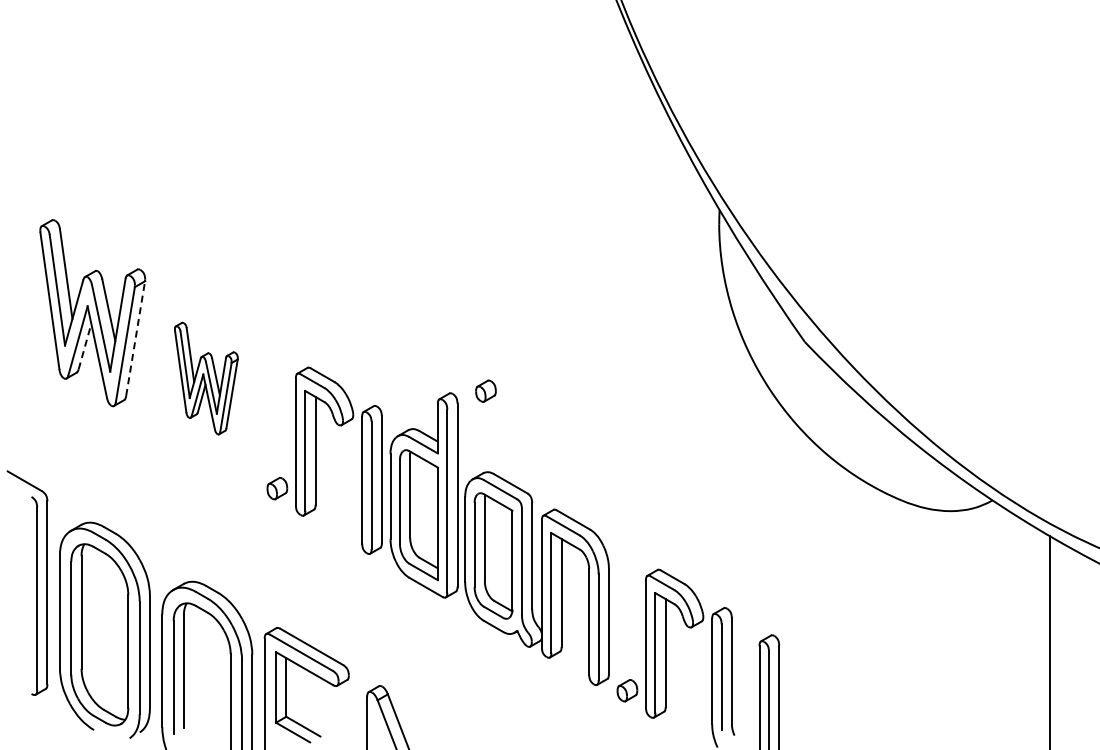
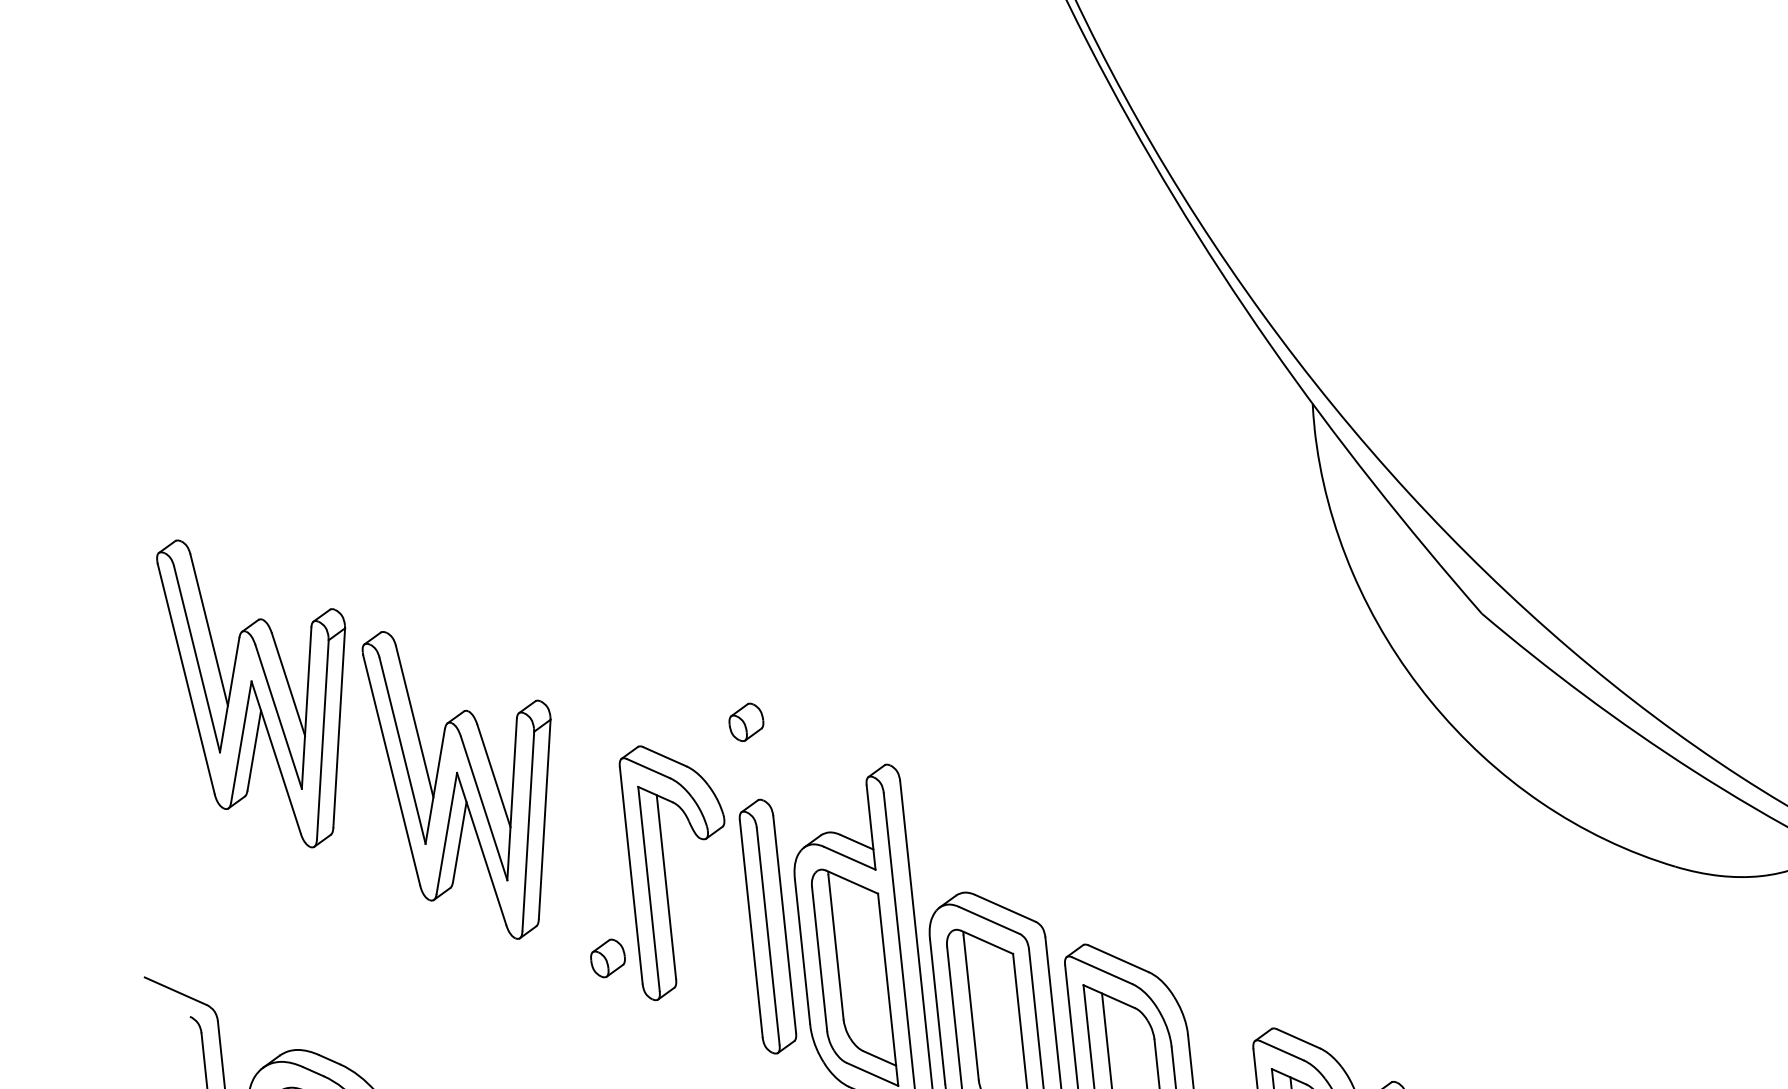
line: (135, 338) -> (338, 727), dashed -> solid
line: (85, 346) -> (255, 750), dashed -> solid
part: (206, 378) -> (467, 783), size x1.67
part: (485, 390) -> (745, 721), moved

